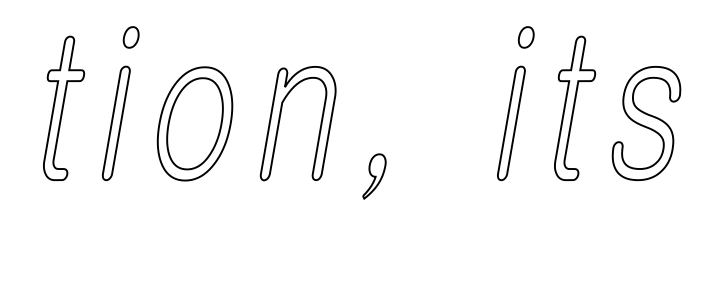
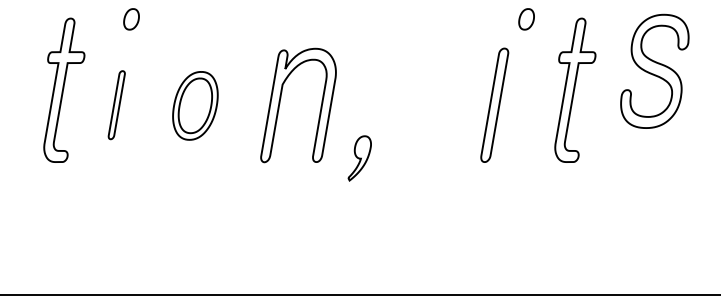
part: (116, 122) -> (116, 104), size x0.6
part: (511, 122) -> (494, 104), moved
part: (646, 122) -> (654, 70), moved
part: (195, 123) -> (195, 105), size x0.6
part: (374, 176) -> (359, 158), moved

